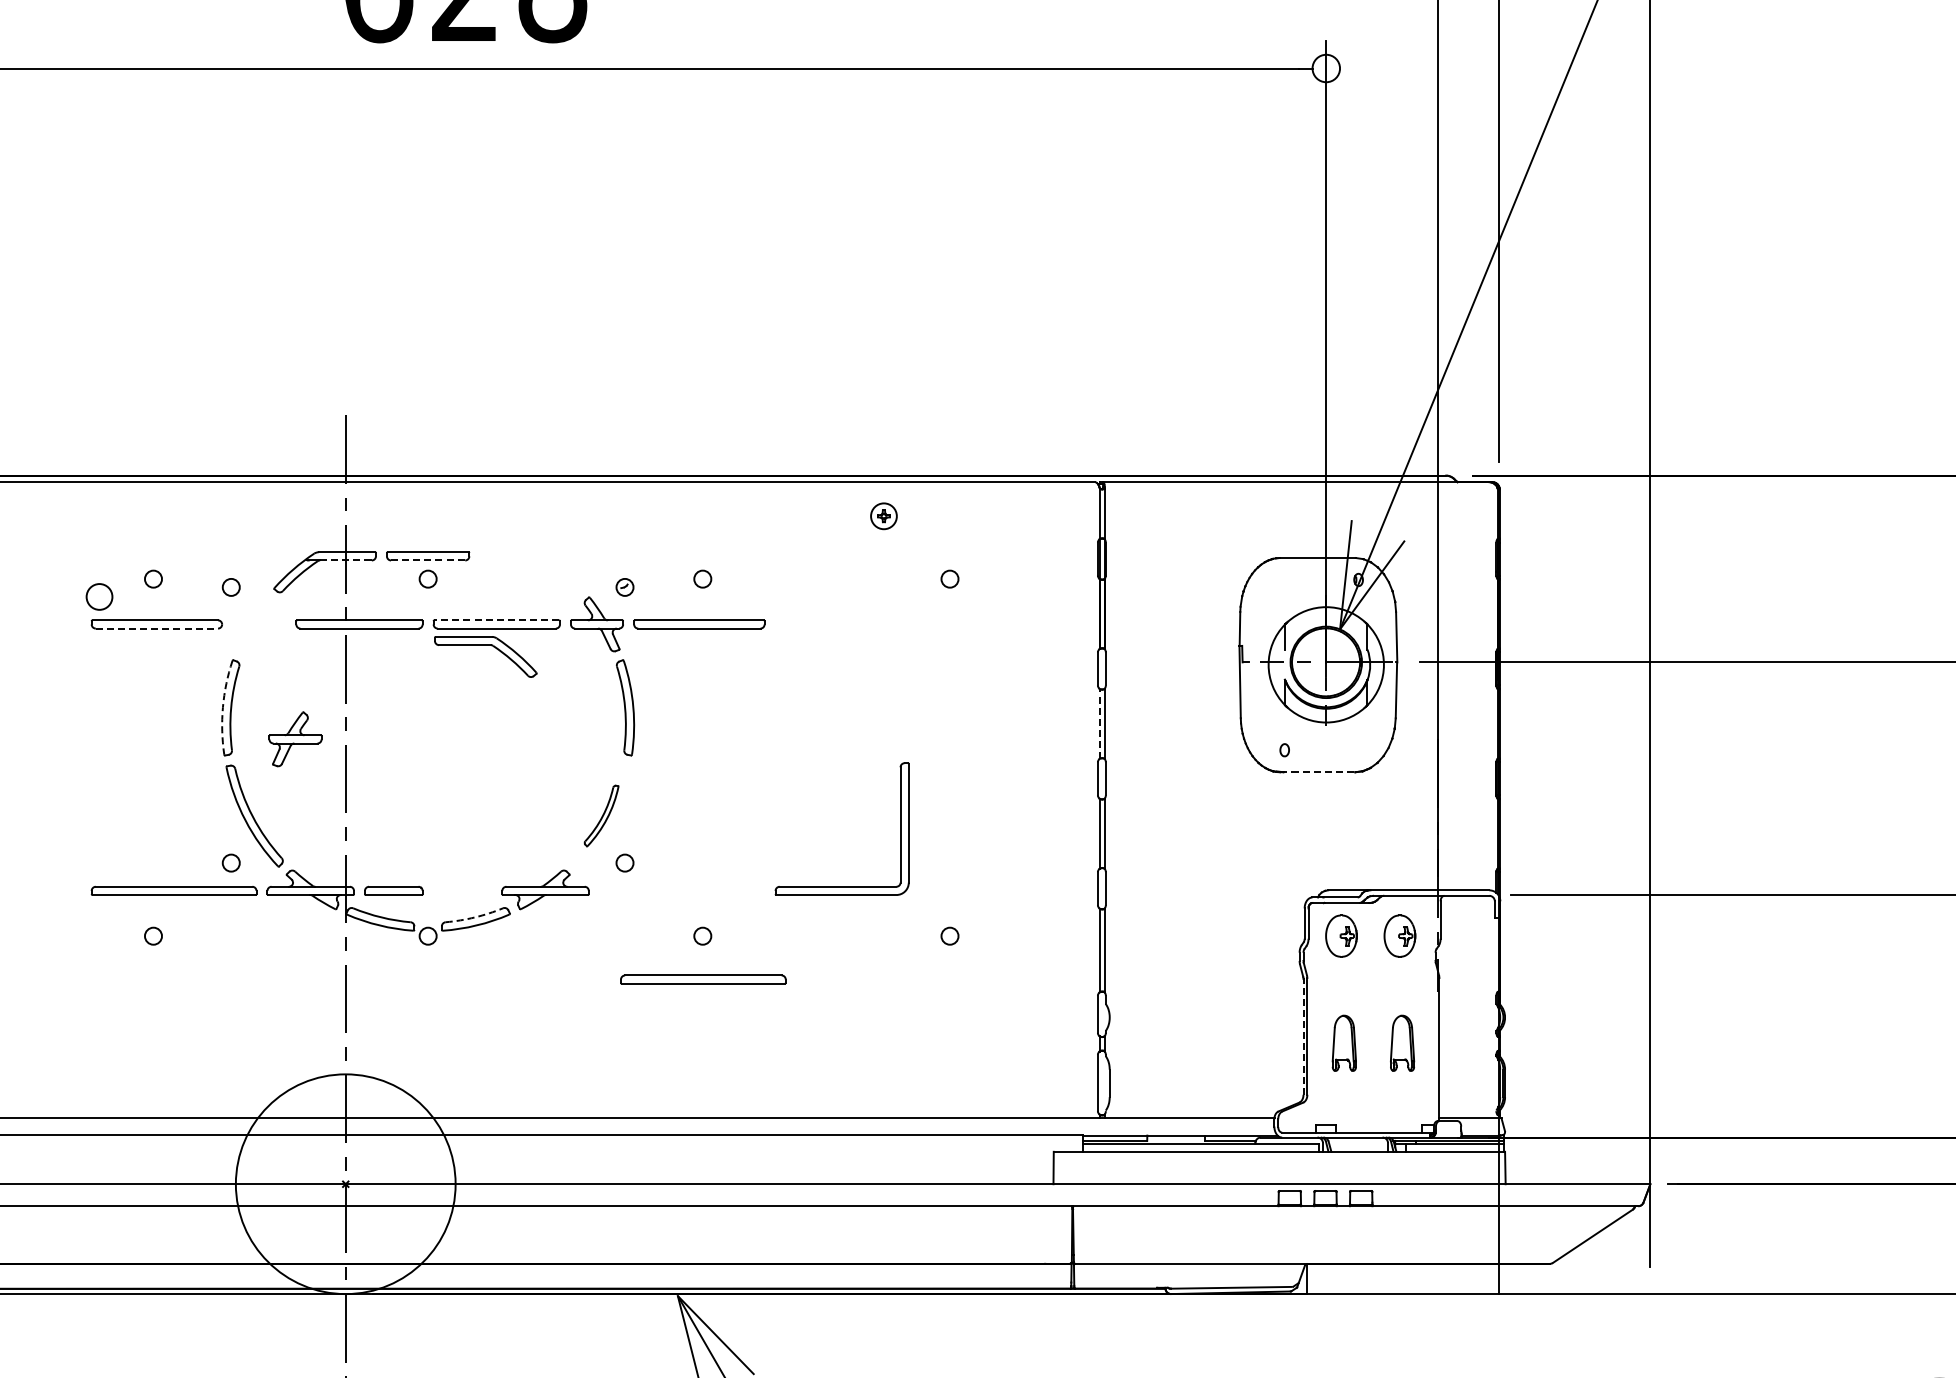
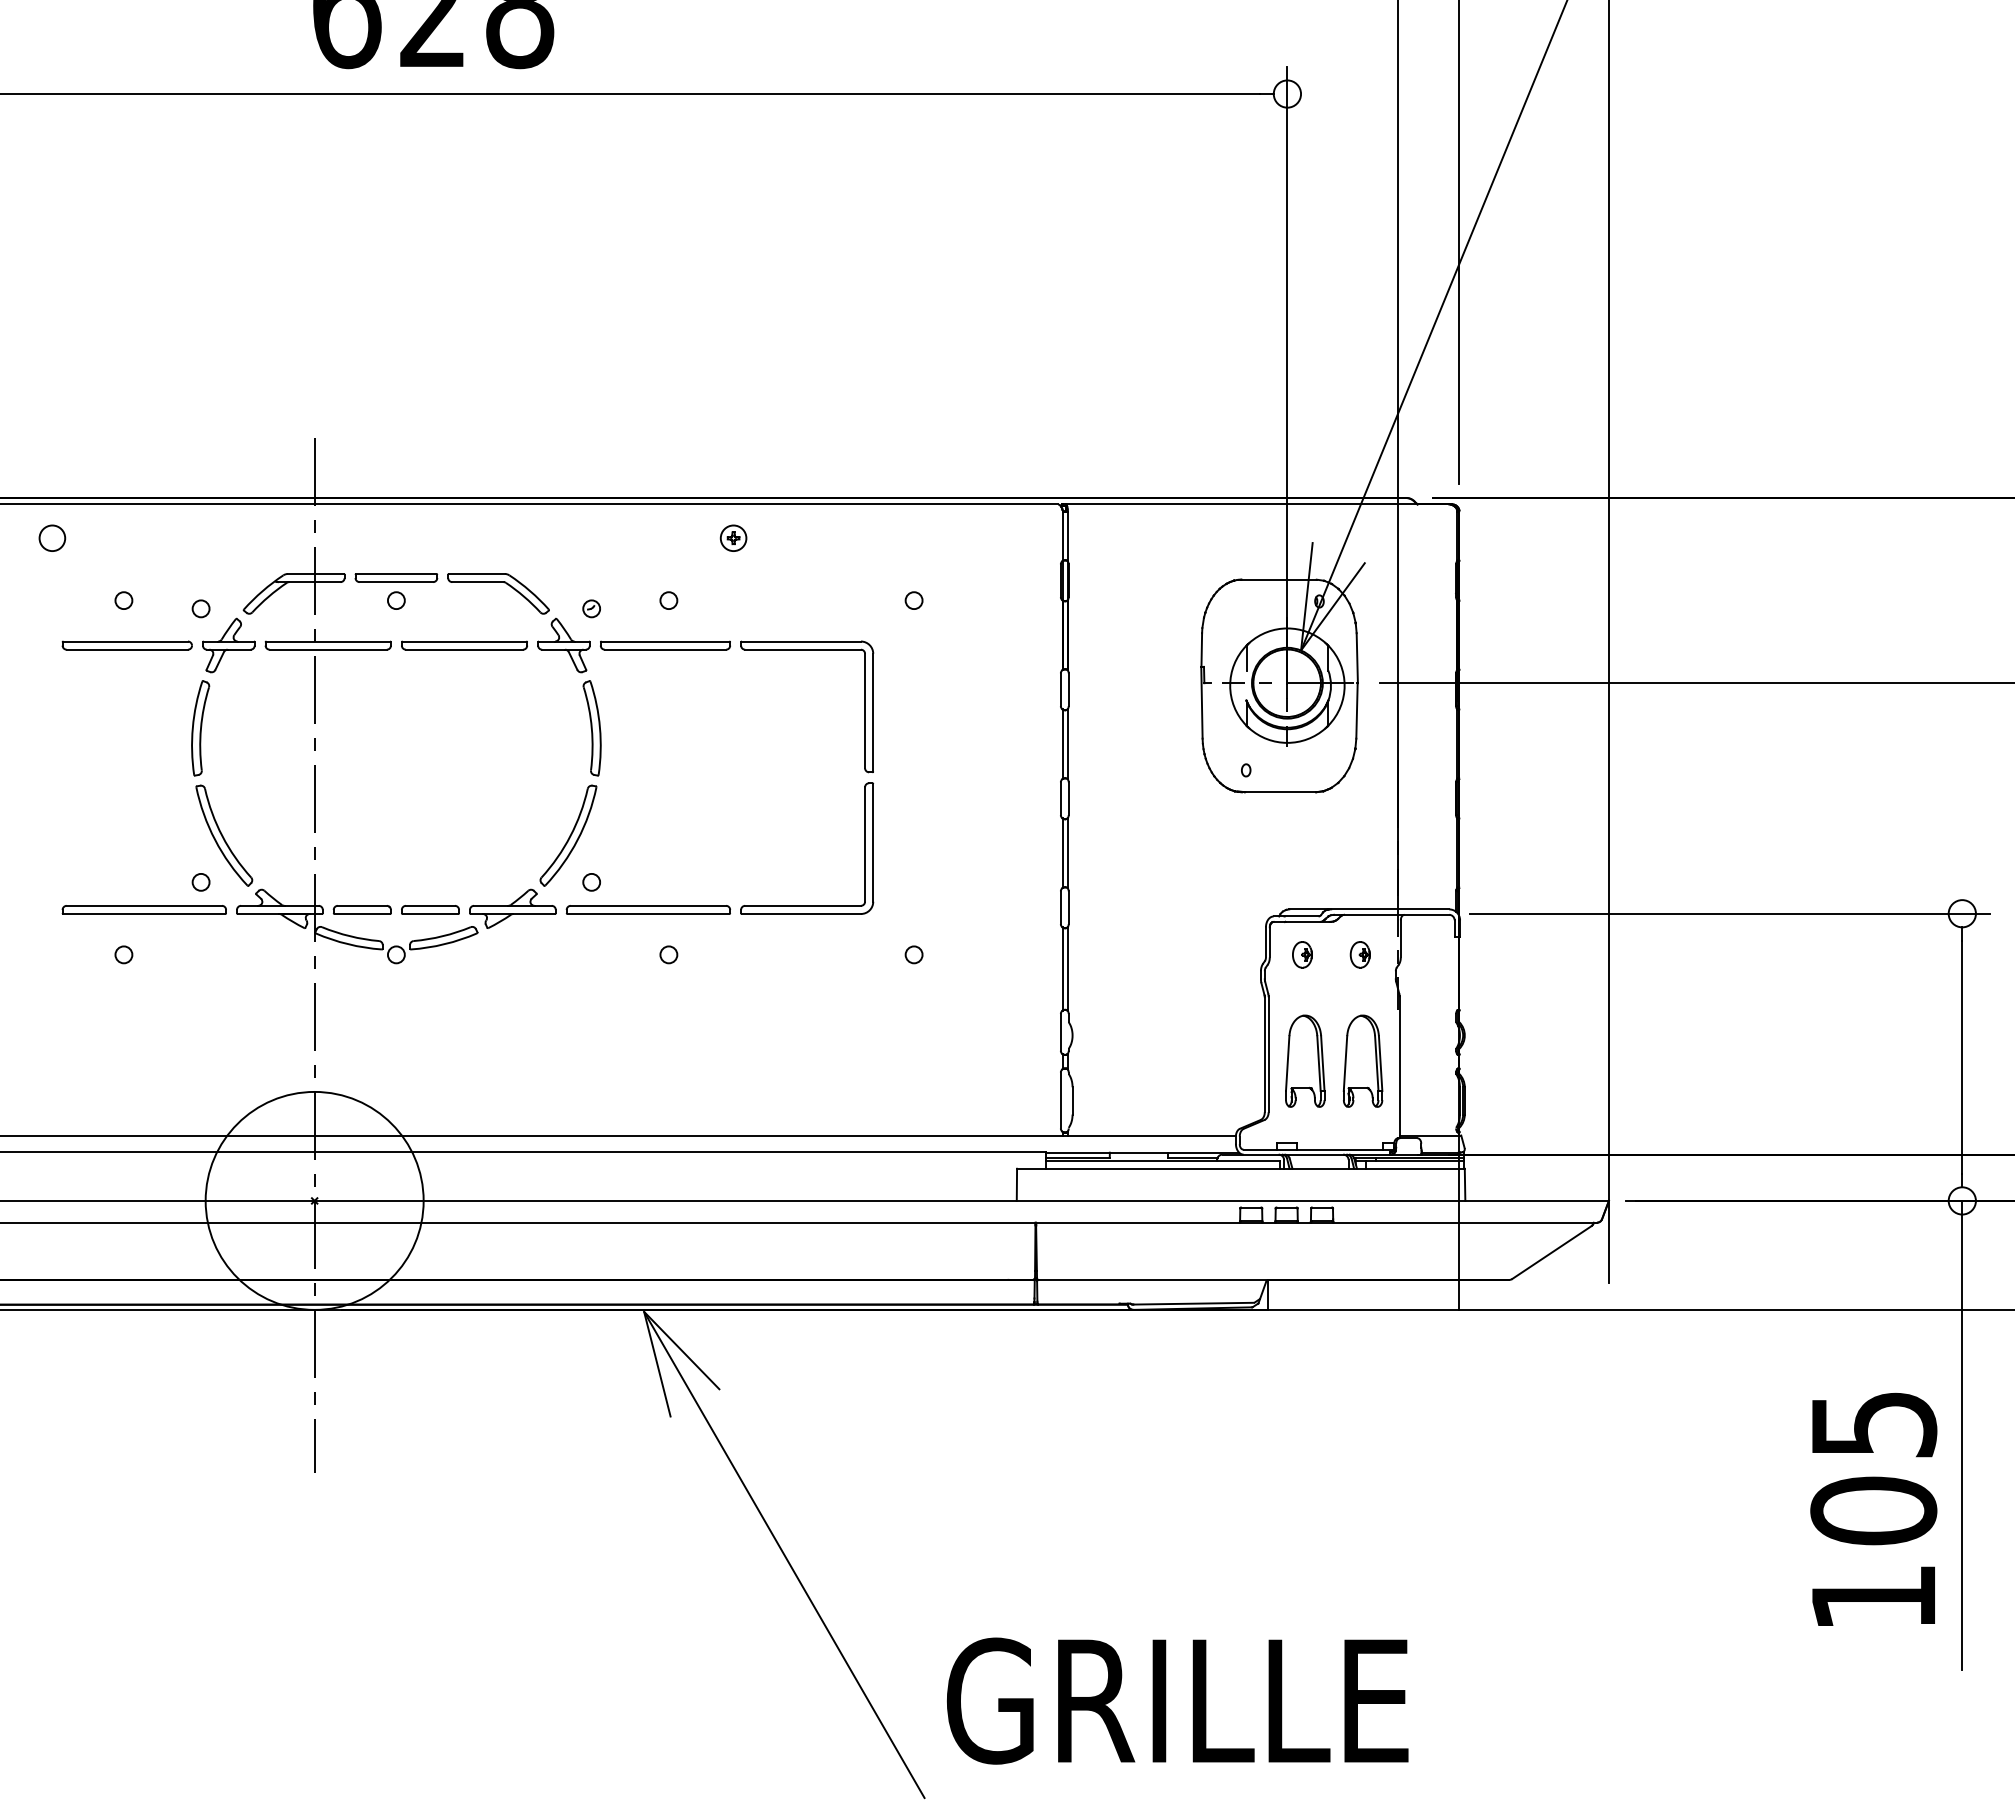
part: (883, 515) -> (733, 537), moved
line: (345, 560) -> (314, 582), dashed -> solid
line: (428, 560) -> (396, 582), dashed -> solid
circle: (99, 596) -> (52, 537), moved
line: (496, 620) -> (464, 641), dashed -> solid
line: (157, 628) -> (127, 649), dashed -> solid
part: (842, 629) -> (807, 650), added
part: (485, 645) -> (498, 582), moved
arc: (222, 707) -> (192, 727), dashed -> solid
line: (1099, 724) -> (1062, 744), dashed -> solid
part: (295, 739) -> (228, 645), moved
line: (1318, 772) -> (1279, 792), dashed -> solid
part: (601, 815) -> (568, 835), size x1.67
part: (462, 890) -> (430, 909), added
arc: (474, 917) -> (442, 936), dashed -> solid
part: (1341, 935) -> (1302, 954), size x0.62
part: (1398, 935) -> (1359, 954), size x0.62
part: (702, 979) -> (647, 909), moved
line: (1303, 1035) -> (1264, 1053), dashed -> solid
part: (1344, 1042) -> (1305, 1060), size x1.67
part: (1401, 1042) -> (1362, 1060), size x1.67

